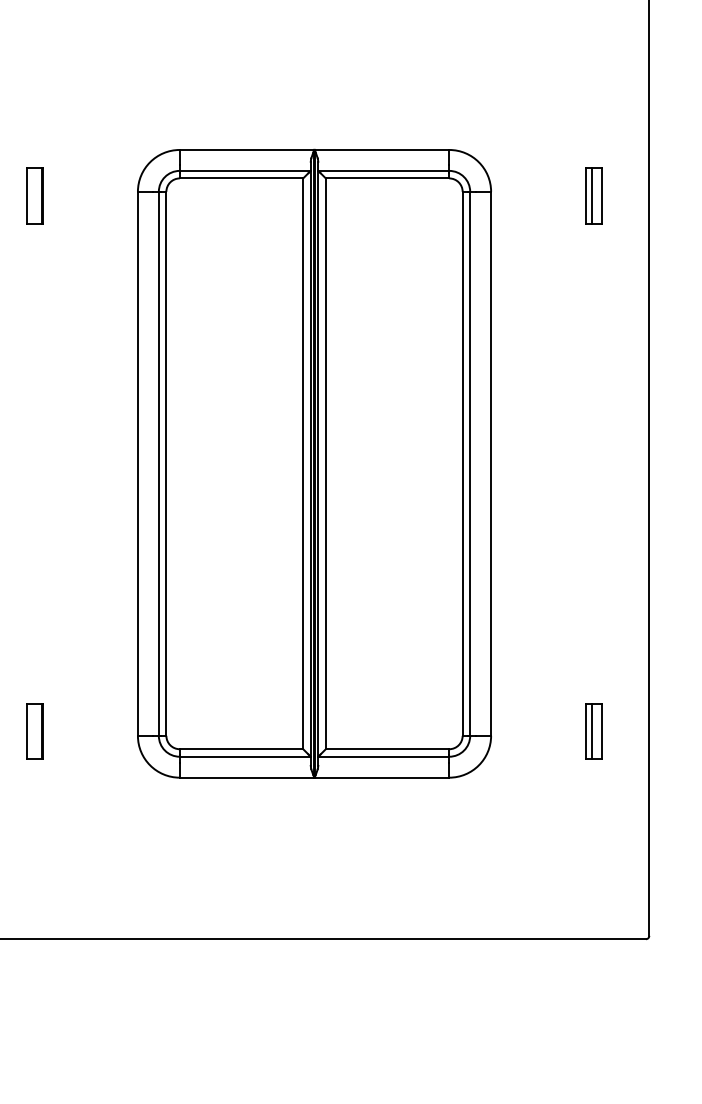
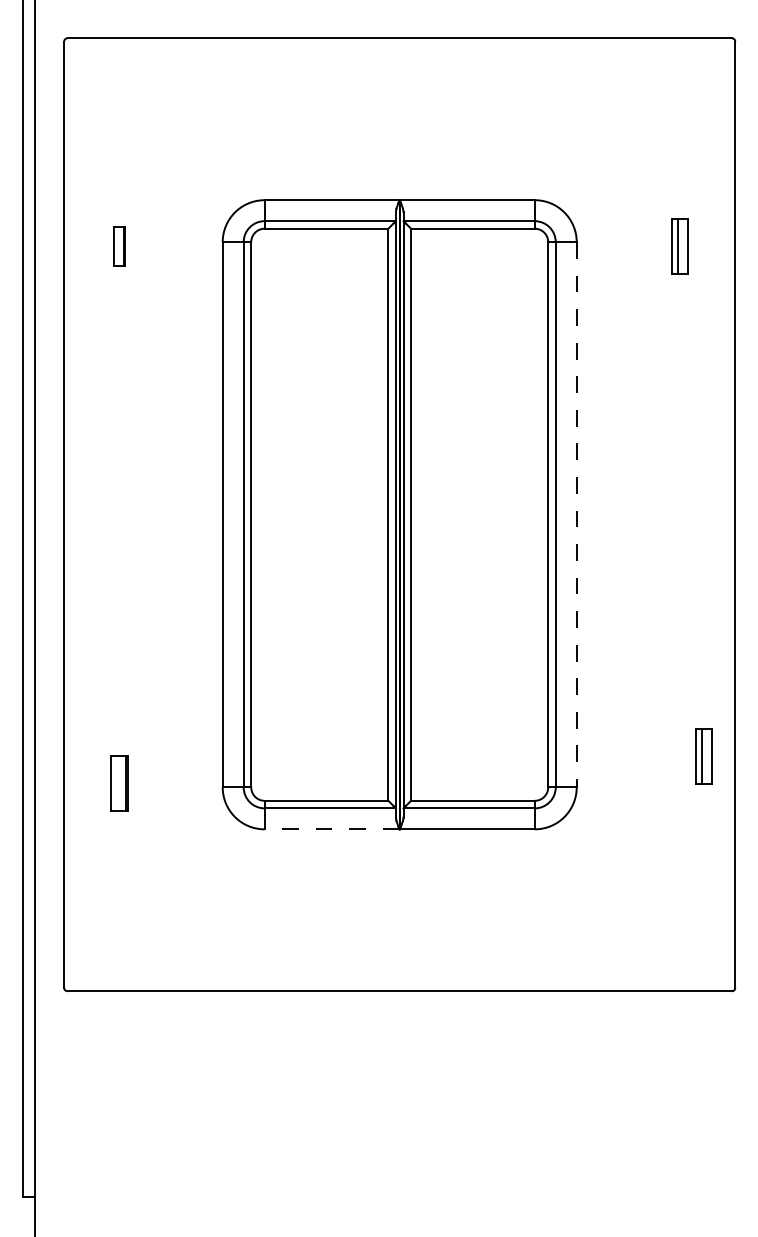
part: (34, 196) -> (119, 246), size x0.7
line: (490, 463) -> (576, 514), solid -> dashed
part: (593, 731) -> (703, 756), moved
line: (246, 777) -> (331, 829), solid -> dashed

